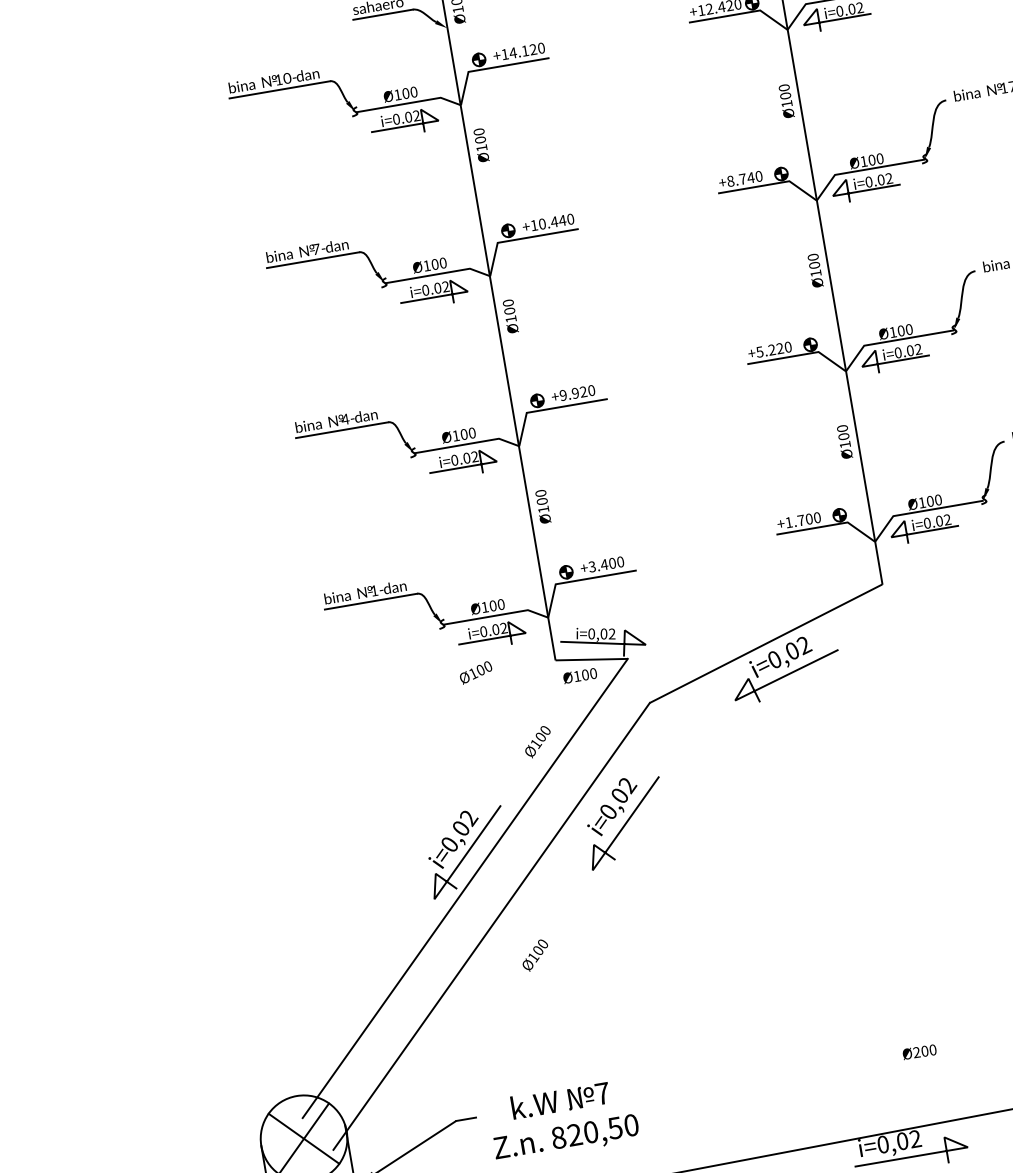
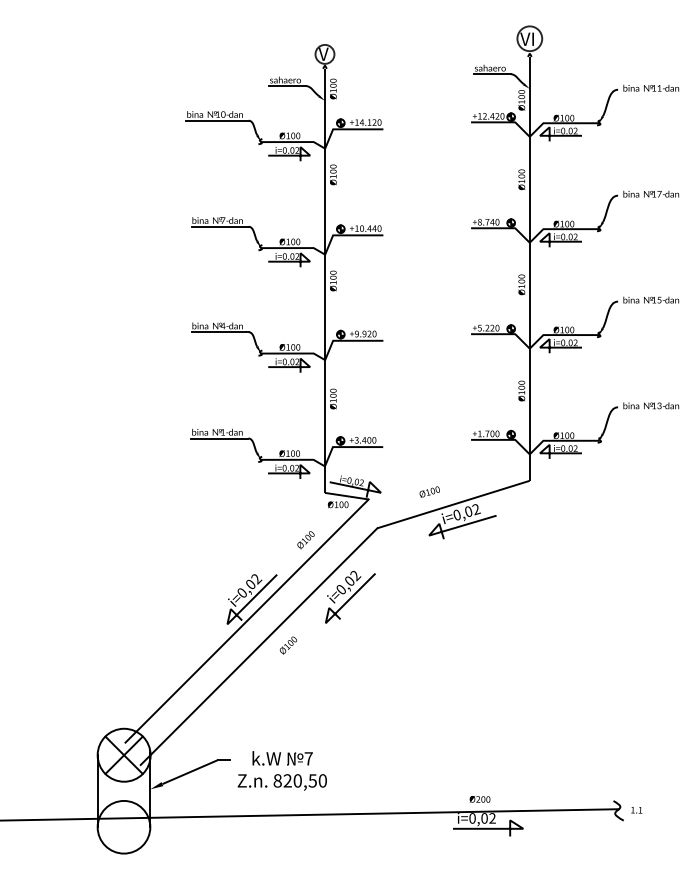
text: (475, 671) -> (429, 491), moved
text: (533, 955) -> (287, 645), moved
text: (918, 1052) -> (479, 799), moved

